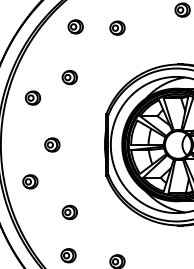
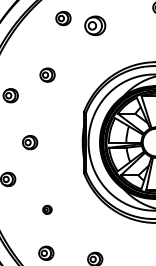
part: (75, 26) -> (63, 18), moved
part: (117, 27) -> (95, 25), size x1.4
part: (69, 211) -> (47, 209), size x0.6

